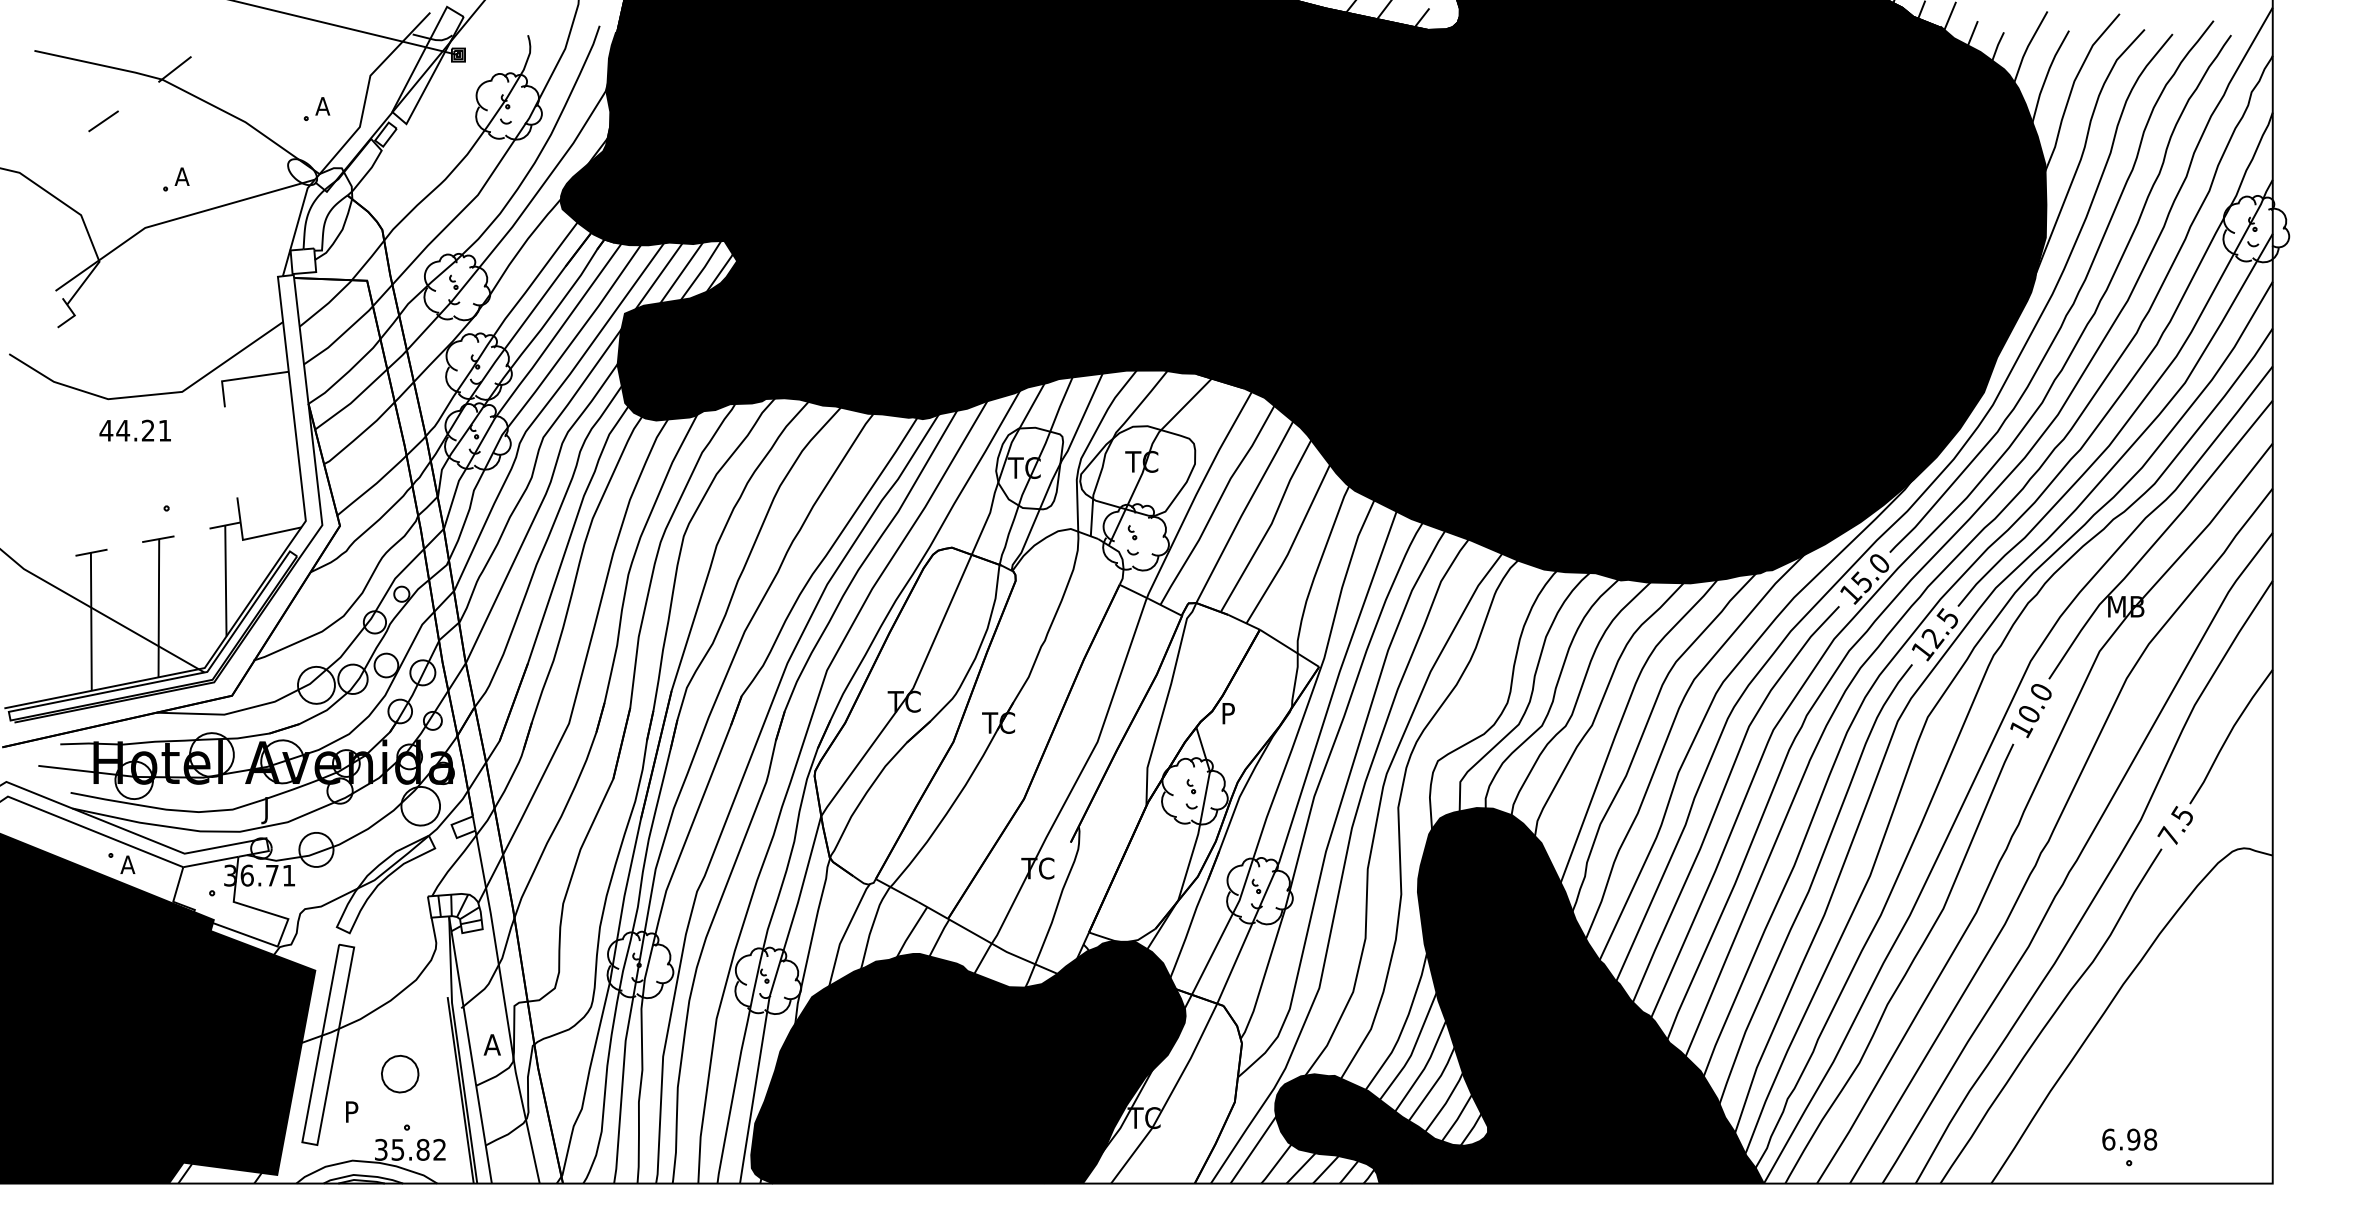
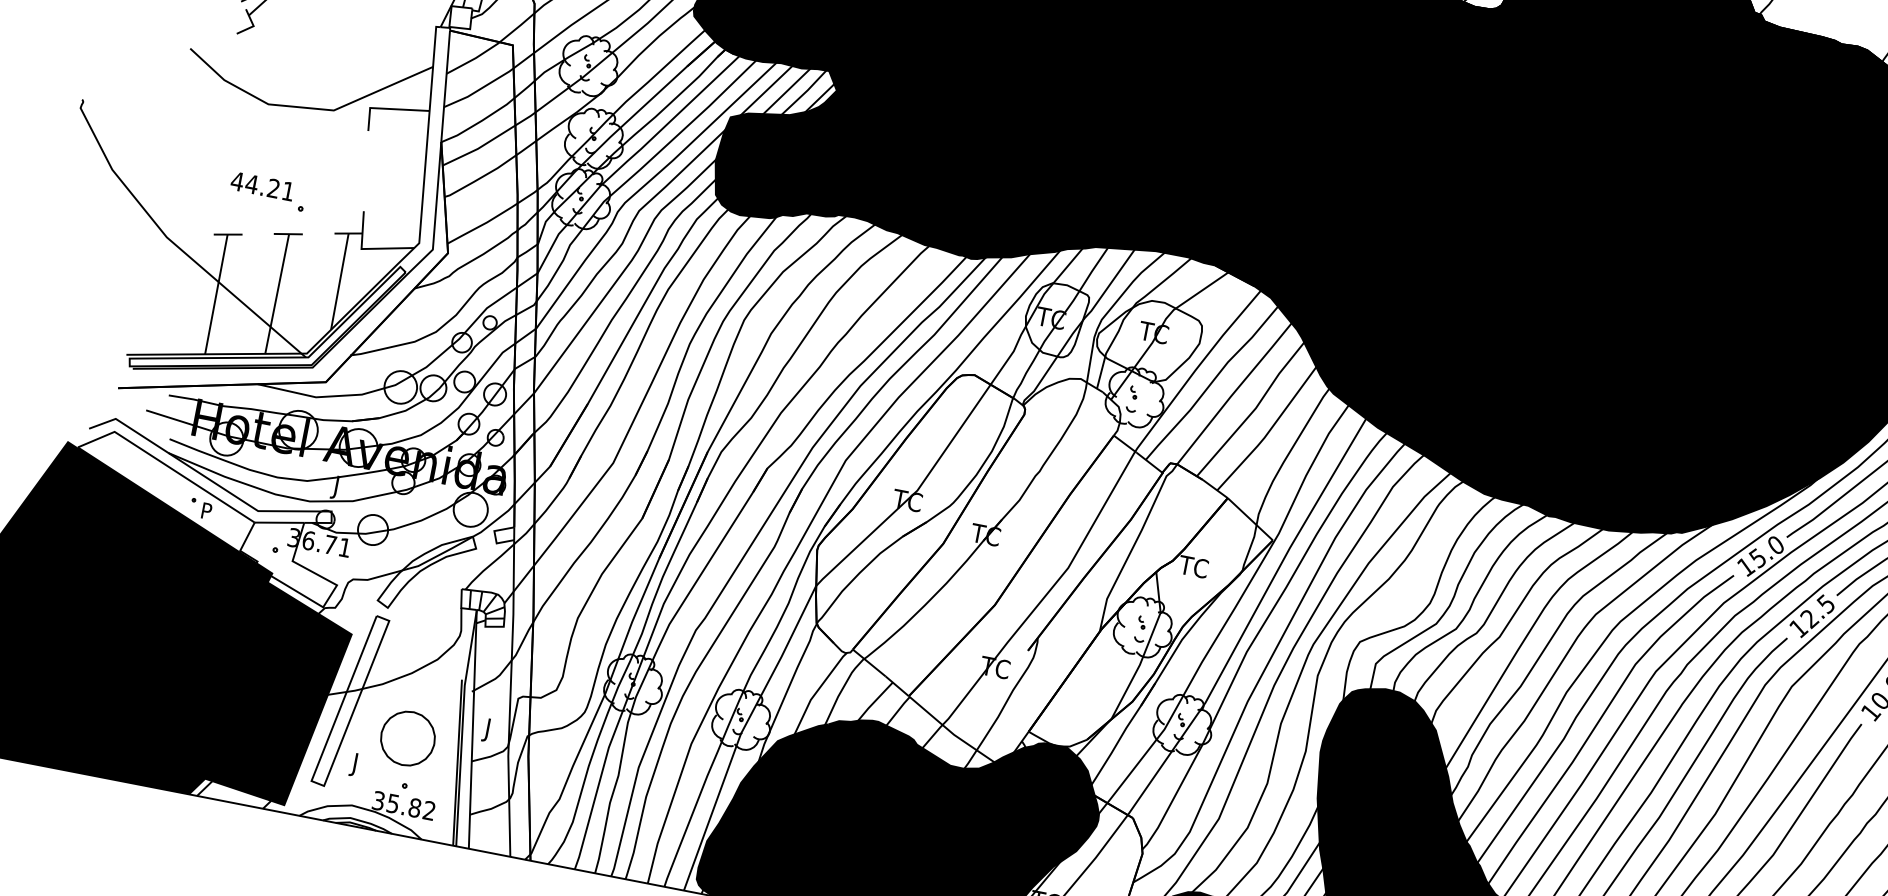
text: (134, 430) -> (261, 186), moved
text: (1236, 713) -> (1193, 566), P -> TC
text: (127, 864) -> (206, 510), A -> P
text: (491, 1047) -> (491, 730), A -> J
part: (399, 1073) -> (407, 737), size x1.67
text: (350, 1114) -> (357, 765), P -> J

